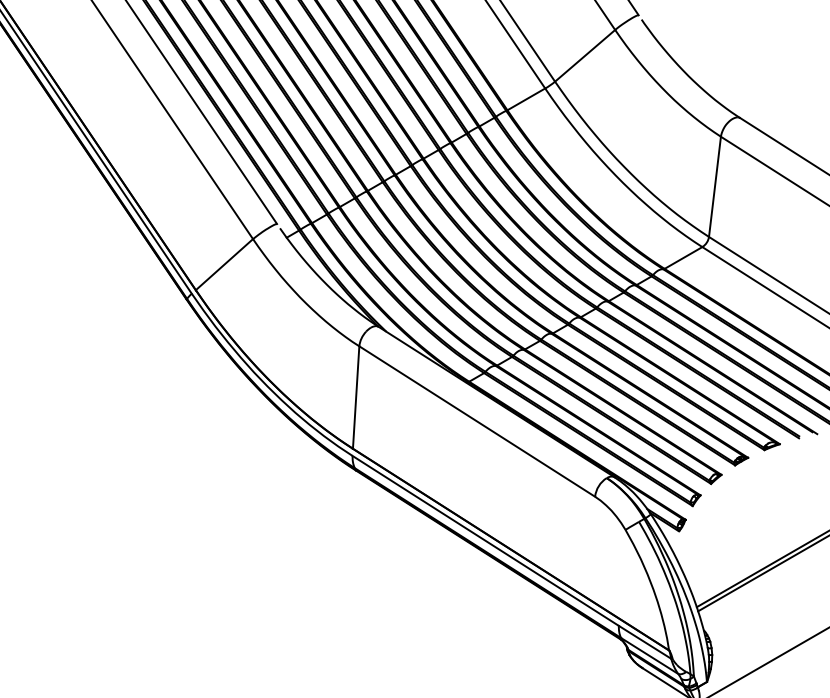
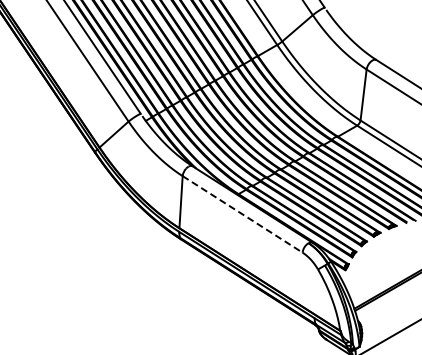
line: (478, 421) -> (243, 214), solid -> dashed

